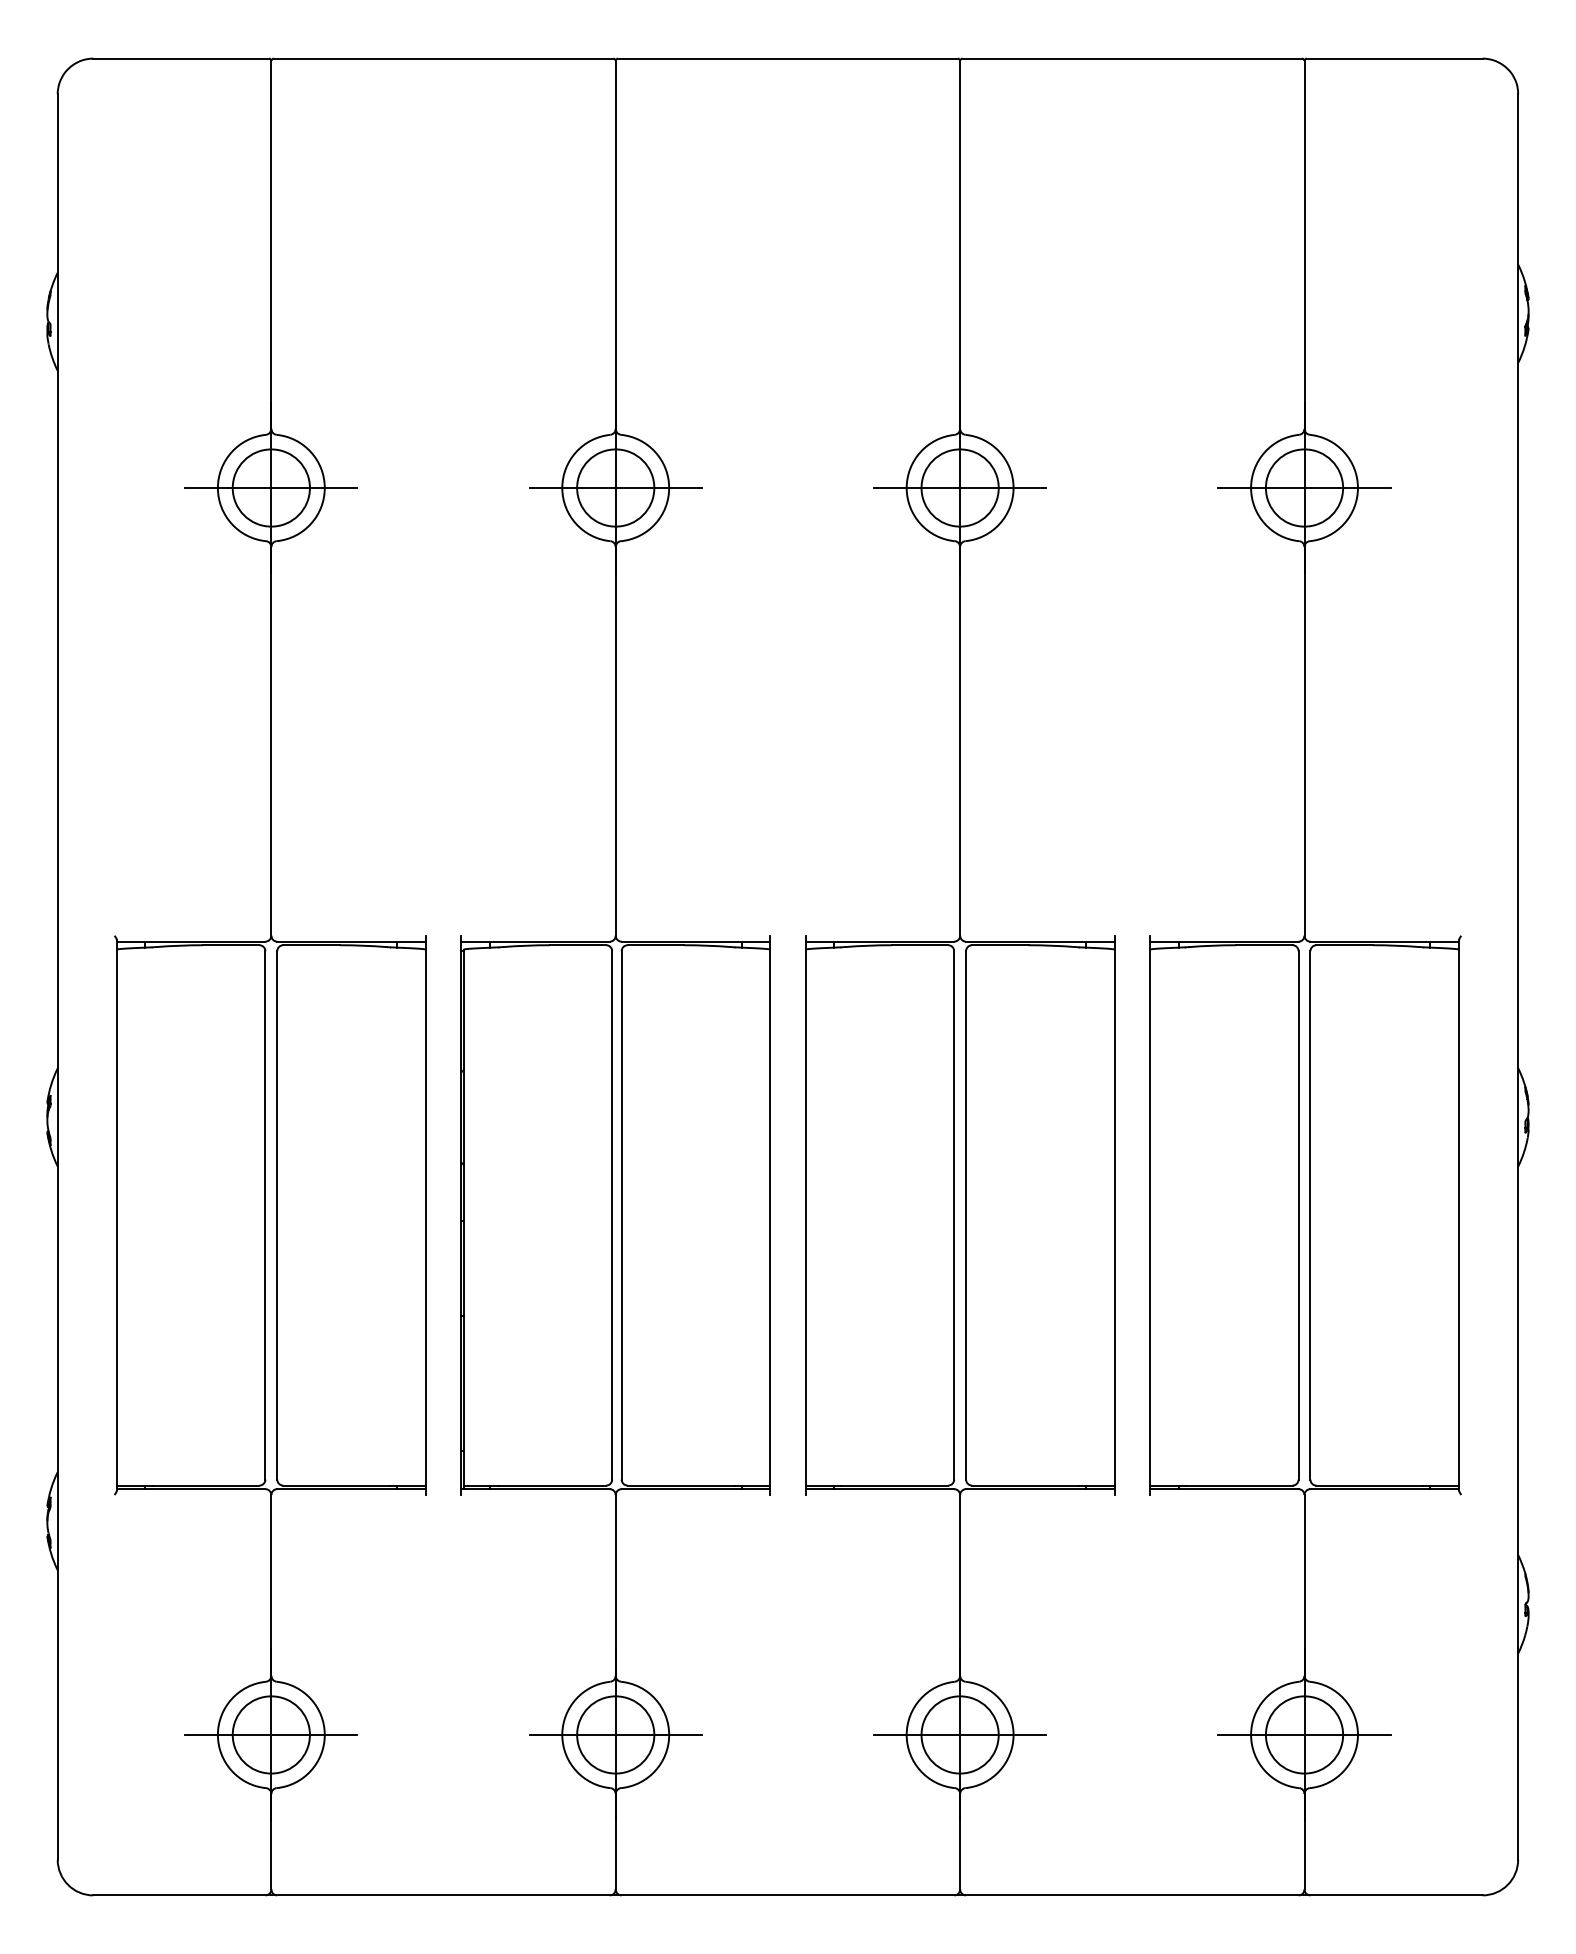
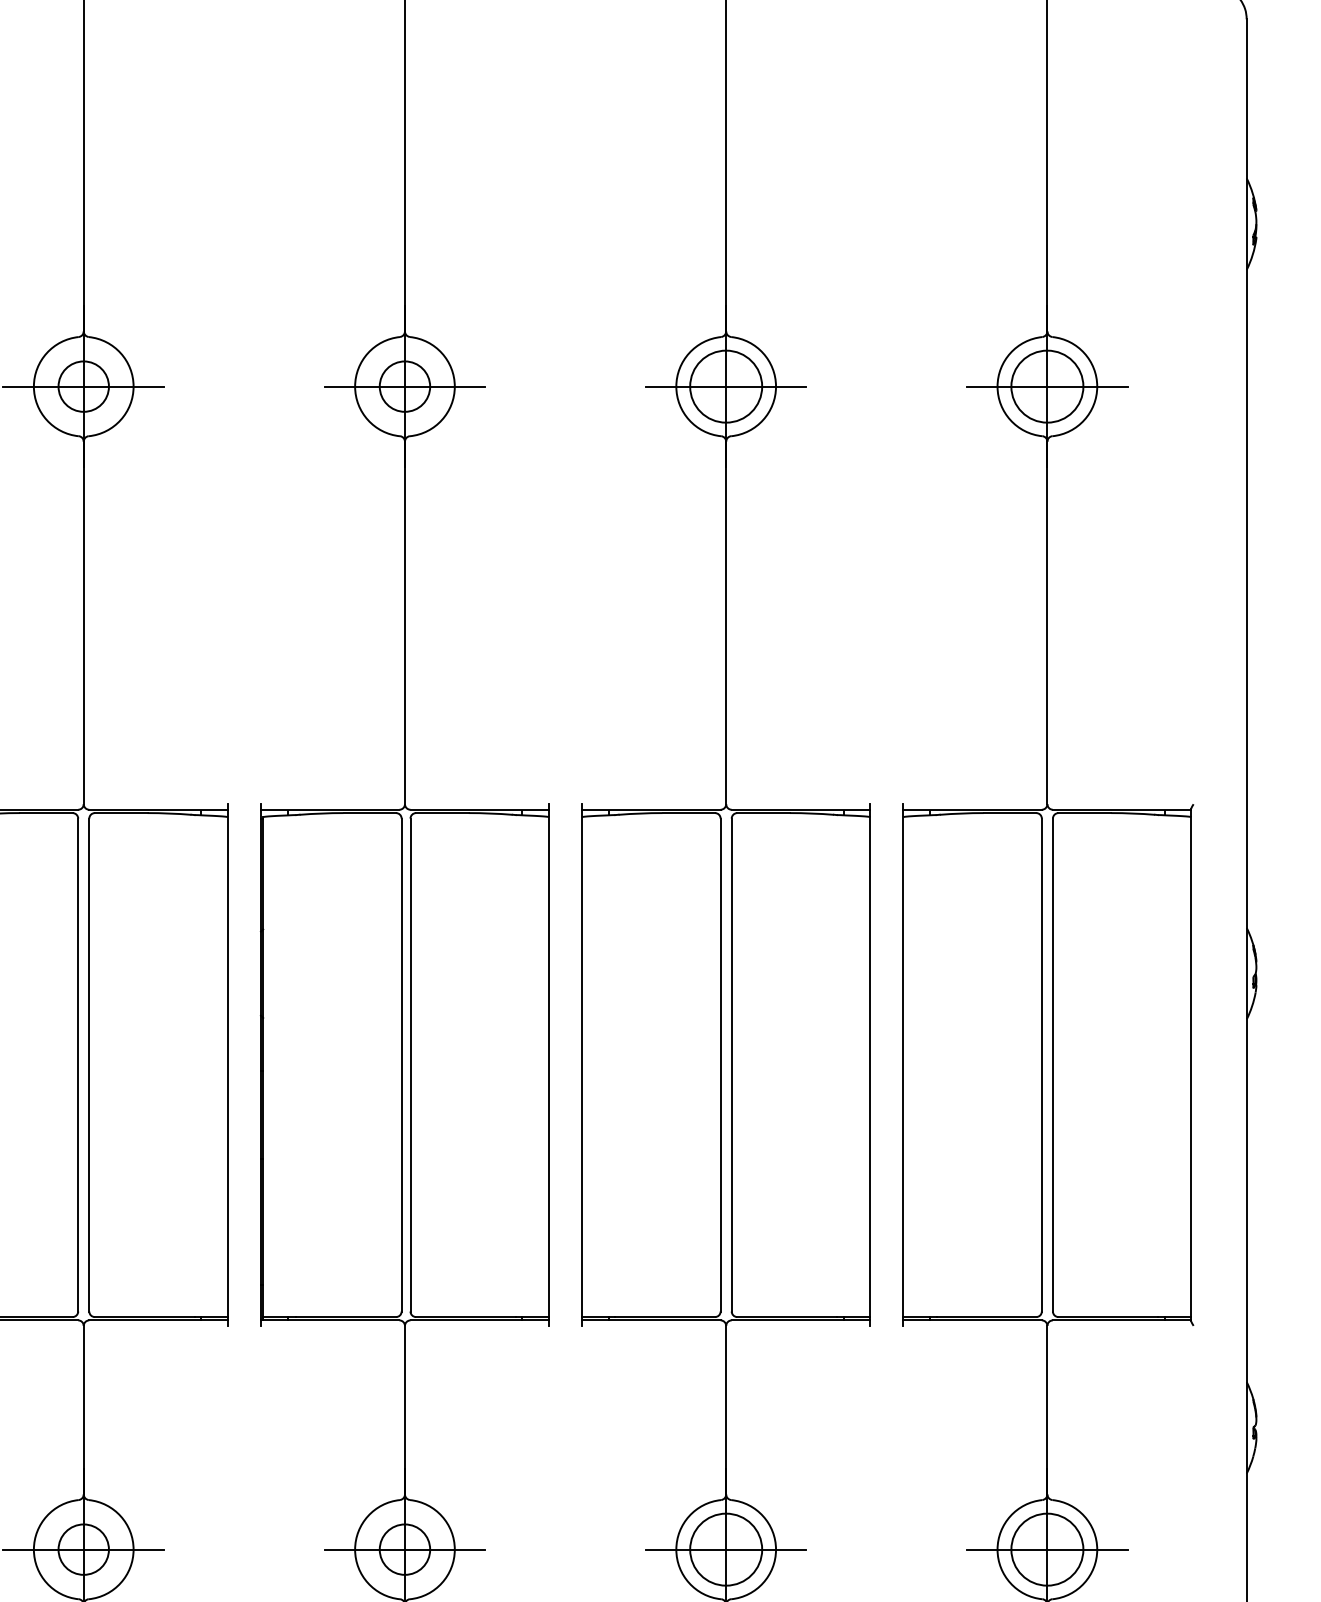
circle: (270, 487) -> (82, 386), size x0.7
circle: (615, 487) -> (404, 386), size x0.7
circle: (270, 1734) -> (82, 1549), size x0.7
circle: (615, 1734) -> (404, 1549), size x0.7

